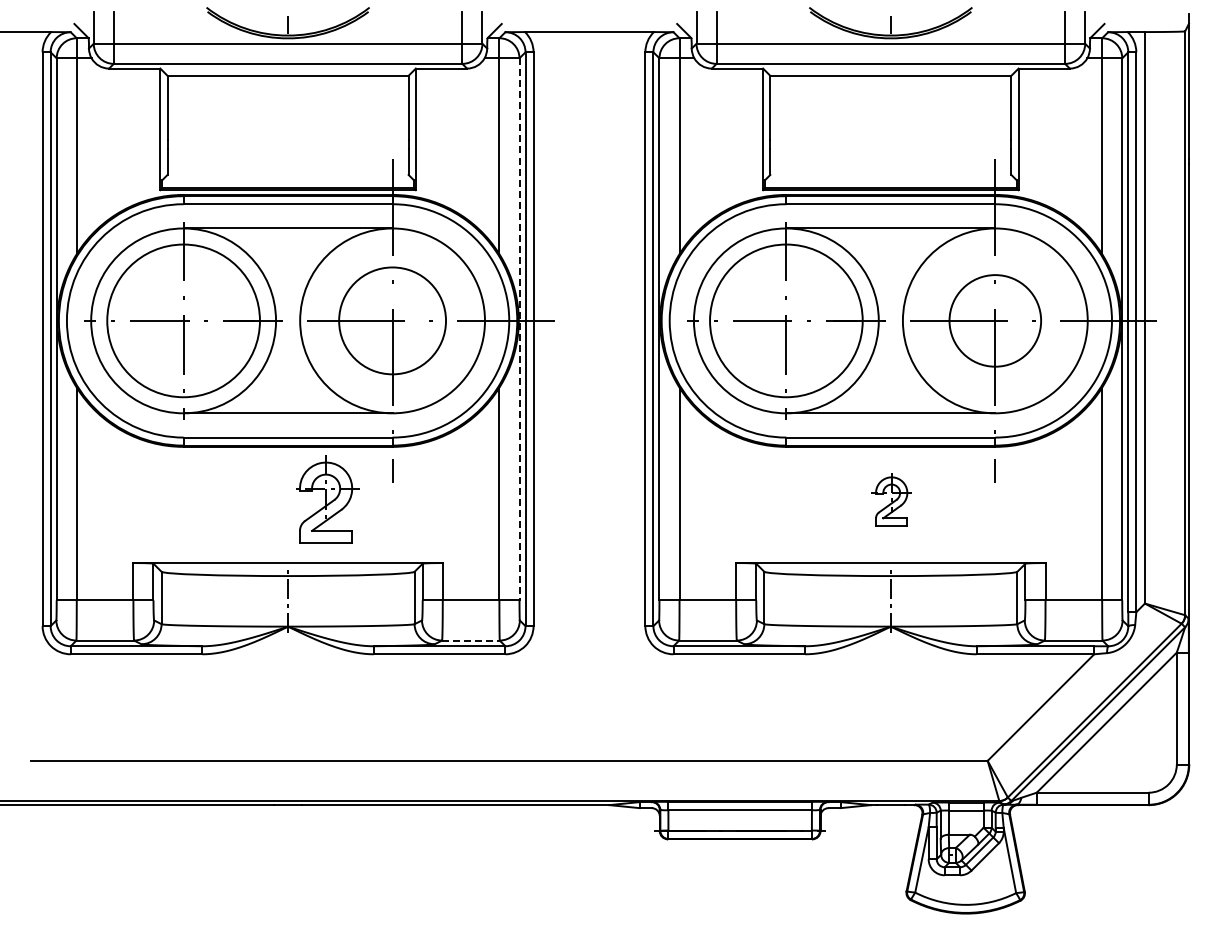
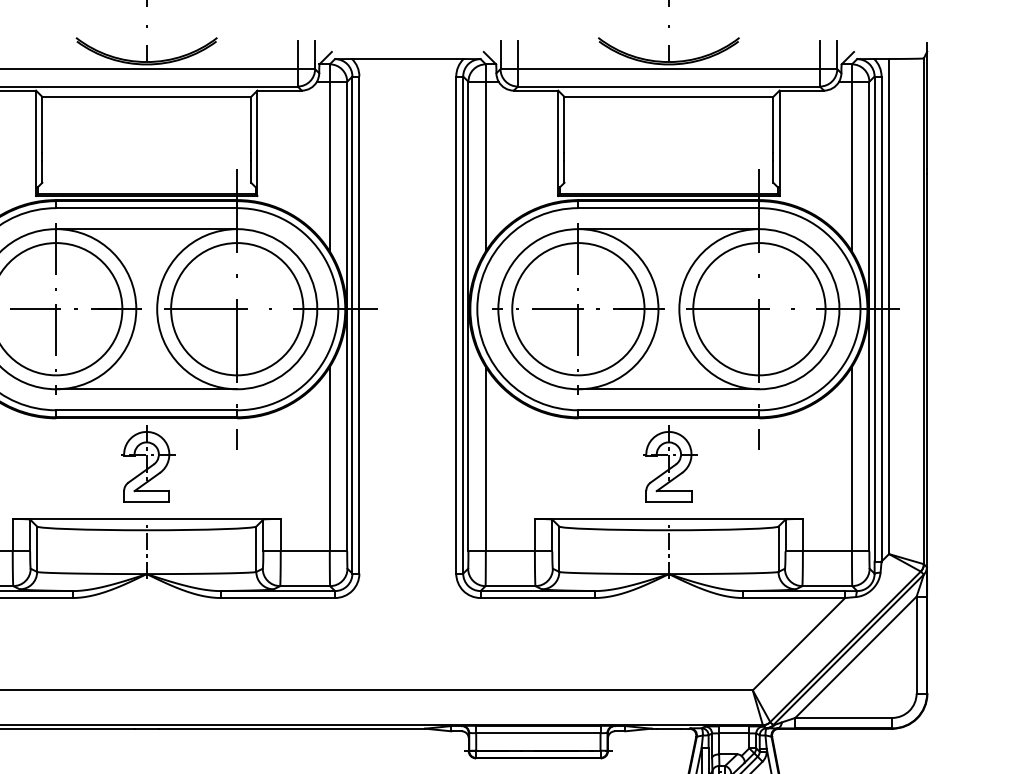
circle: (392, 320) -> (237, 308), size x1.43
circle: (994, 320) -> (758, 308), size x1.67
line: (519, 329) -> (347, 316), dashed -> solid
part: (327, 499) -> (147, 463), moved
part: (892, 499) -> (670, 463), size x1.67
line: (470, 640) -> (304, 586), dashed -> solid

